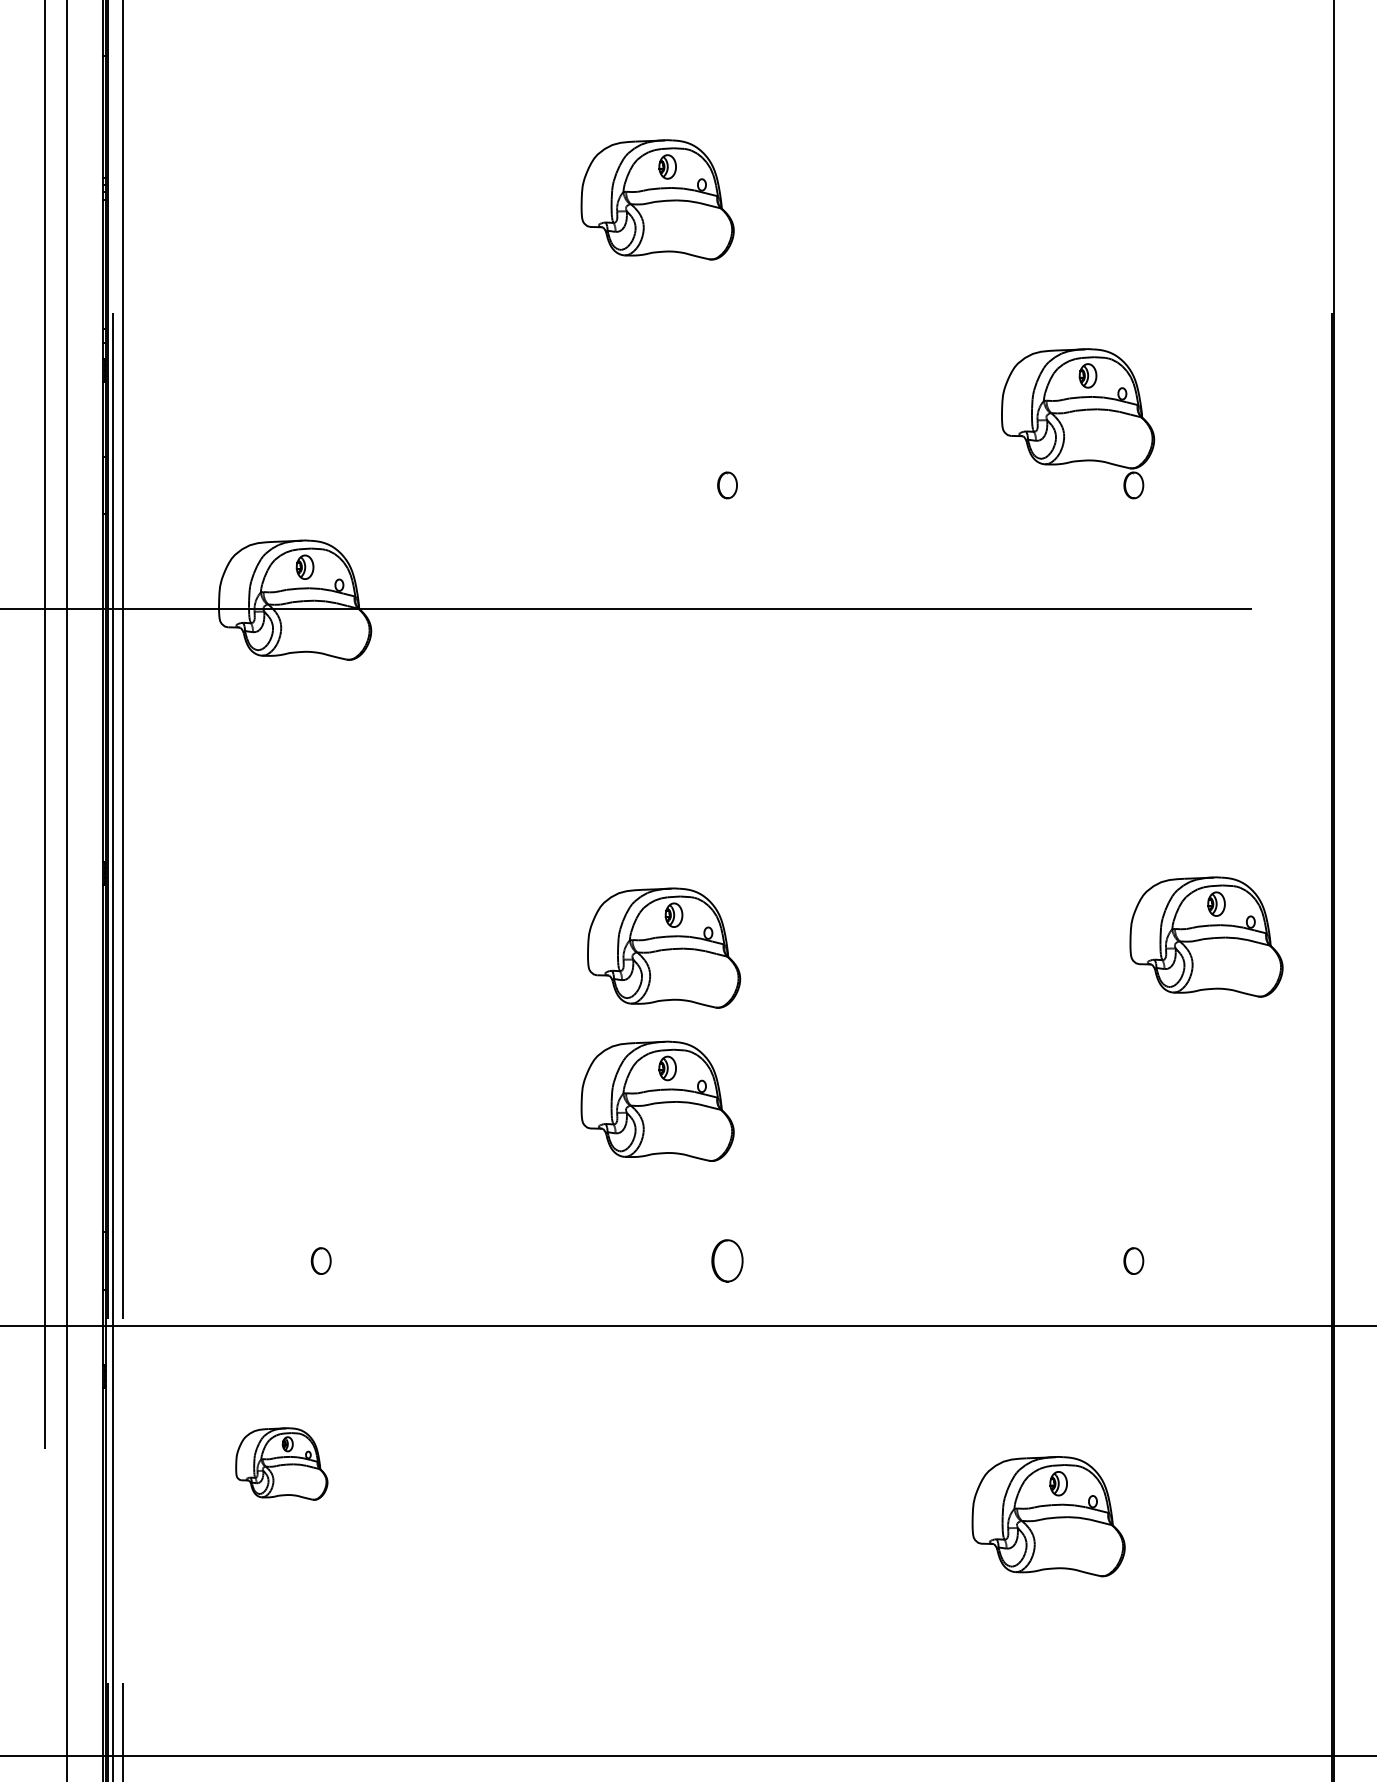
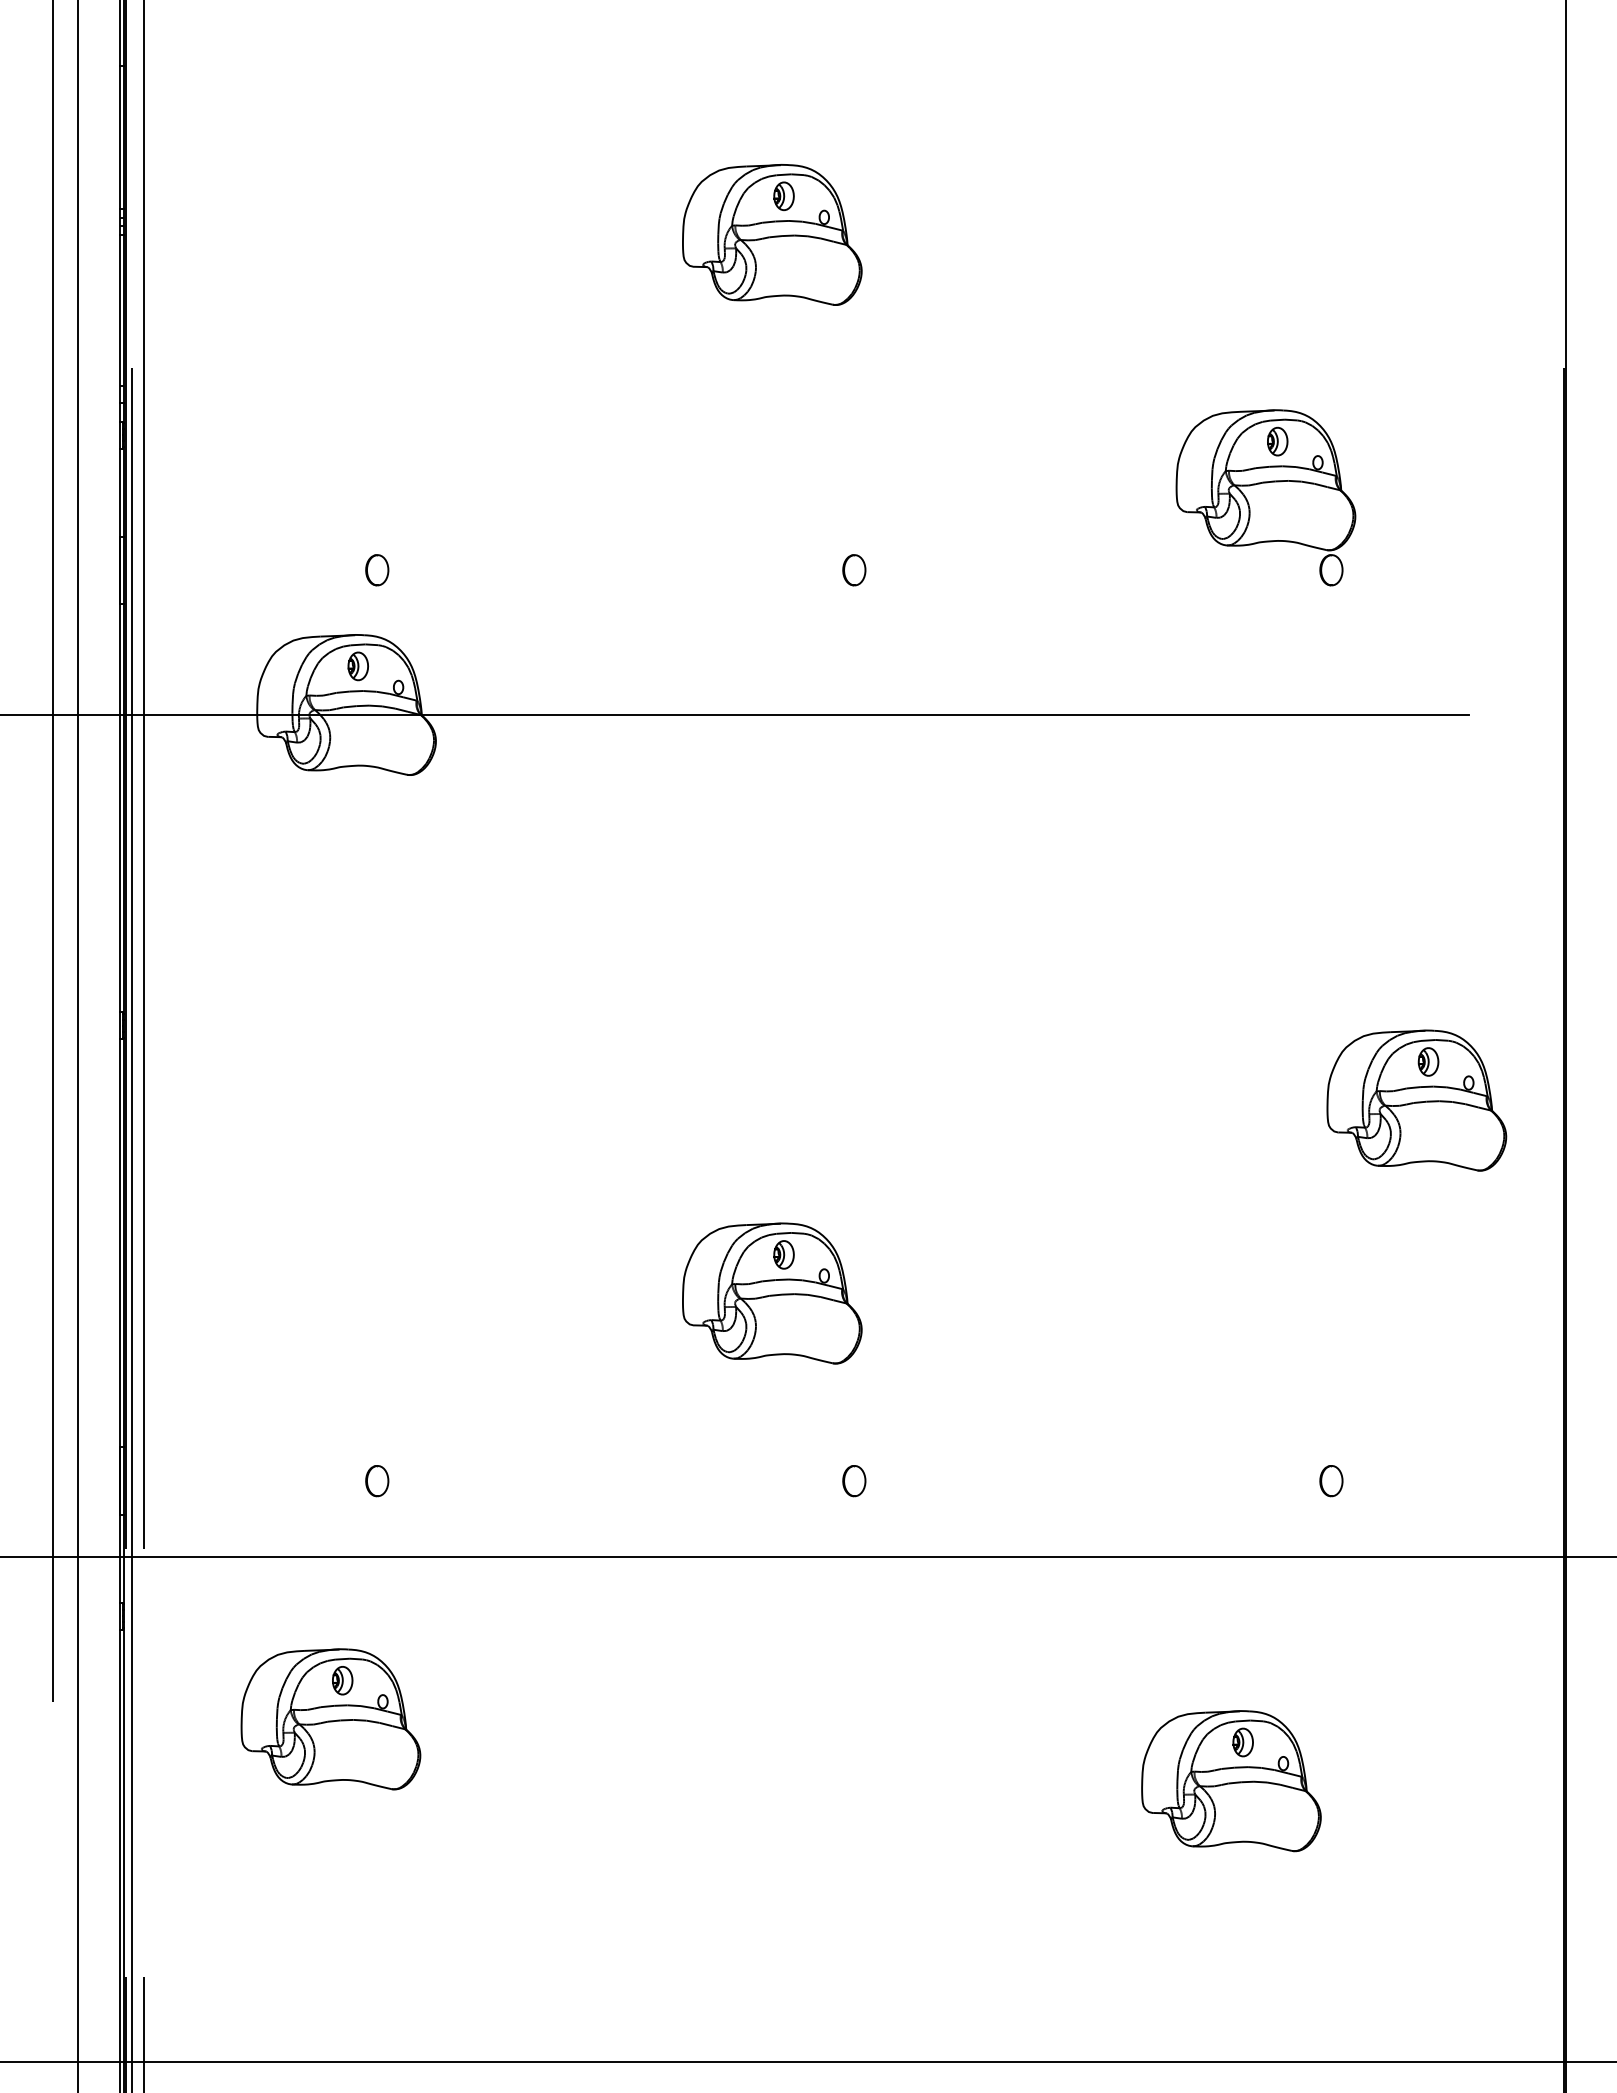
part: (321, 485) -> (377, 570), added
part: (663, 948) -> (779, 1113), removed
part: (727, 1261) -> (854, 1481), size x0.62
part: (281, 1464) -> (330, 1719), size x1.67

